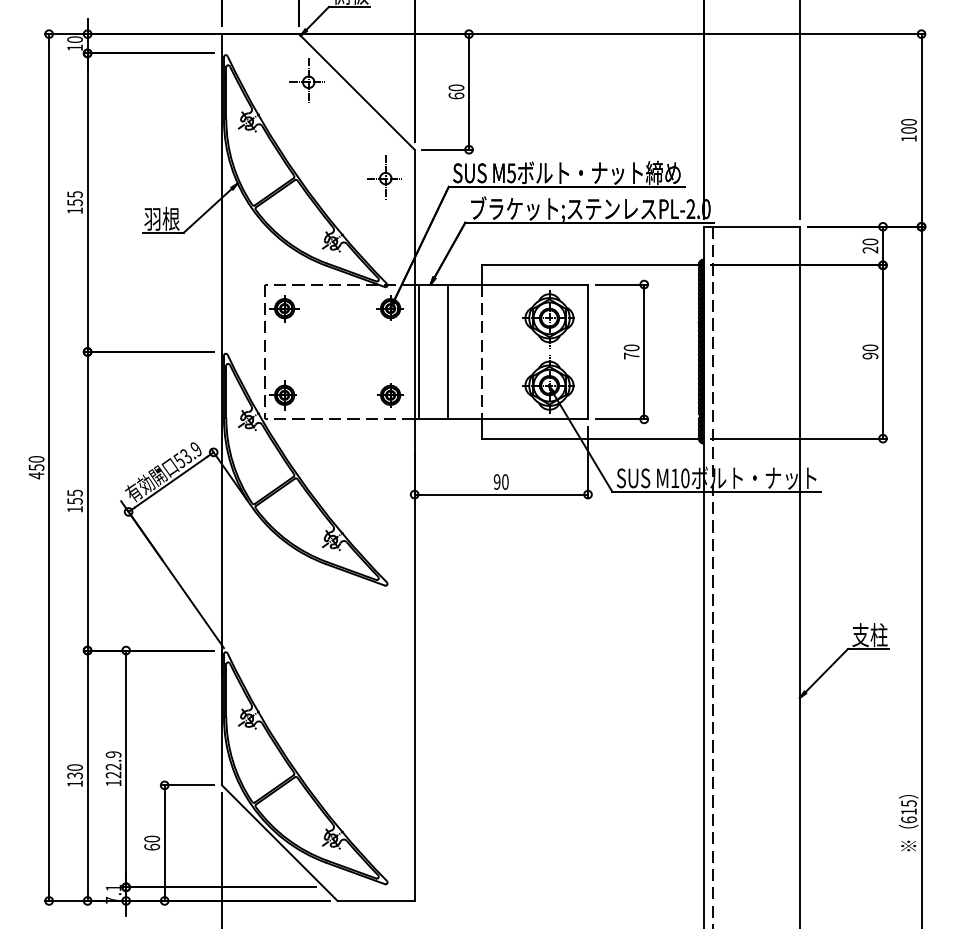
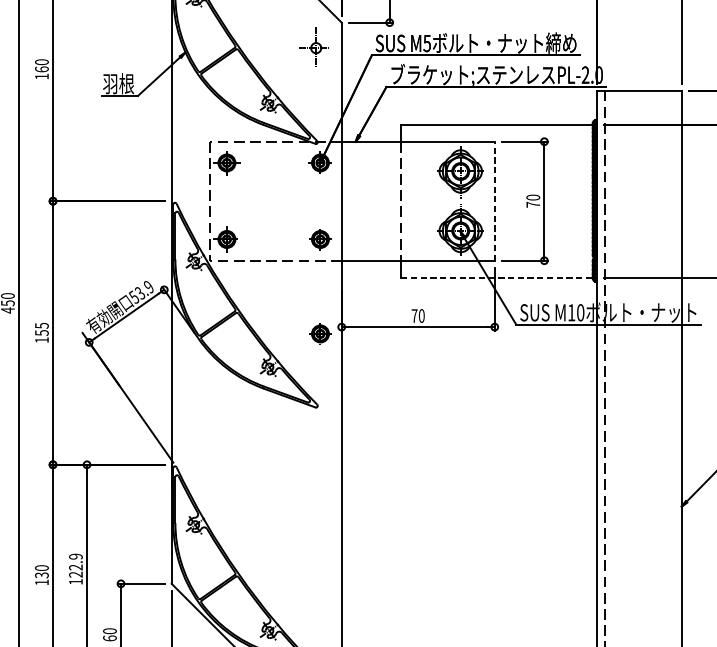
text: (74, 198) -> (41, 65), 155 -> 160
line: (419, 351) -> (345, 200), removed
line: (448, 351) -> (371, 200), removed
line: (588, 351) -> (495, 200), solid -> dashed
line: (592, 438) -> (498, 277), solid -> dashed
text: (496, 481) -> (413, 315), 90 -> 70
part: (390, 502) -> (320, 334), added

